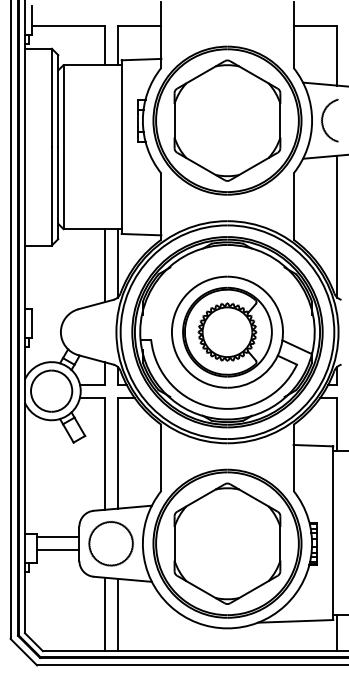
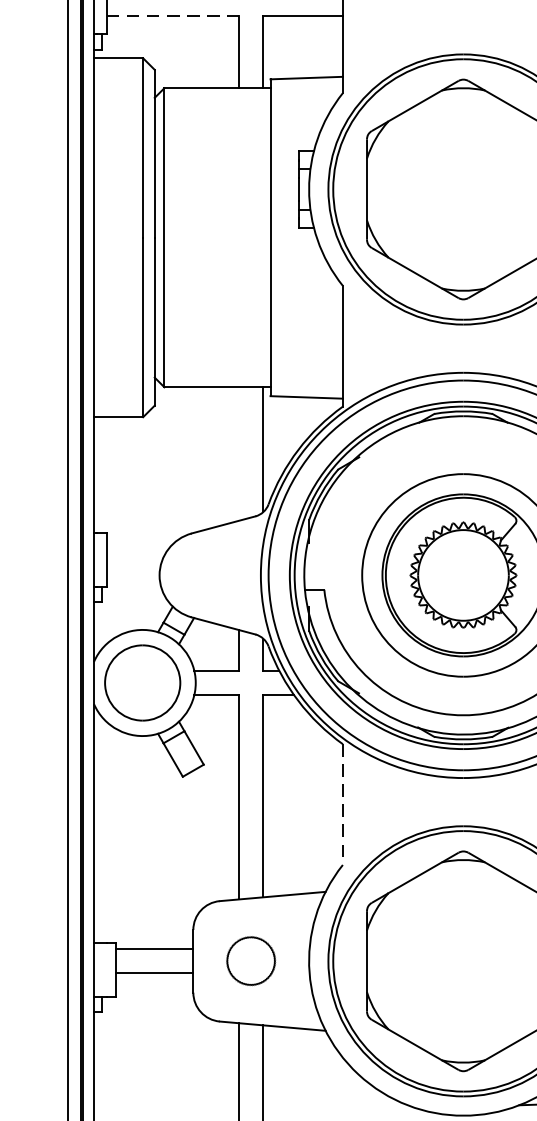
line: (68, 25) -> (173, 15), solid -> dashed
line: (104, 265) -> (239, 453), removed
line: (161, 458) -> (343, 805), solid -> dashed
part: (110, 543) -> (250, 960), size x0.6

